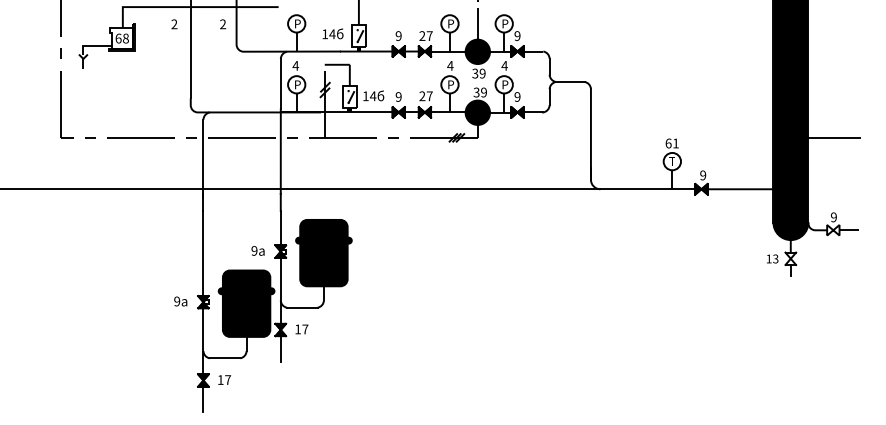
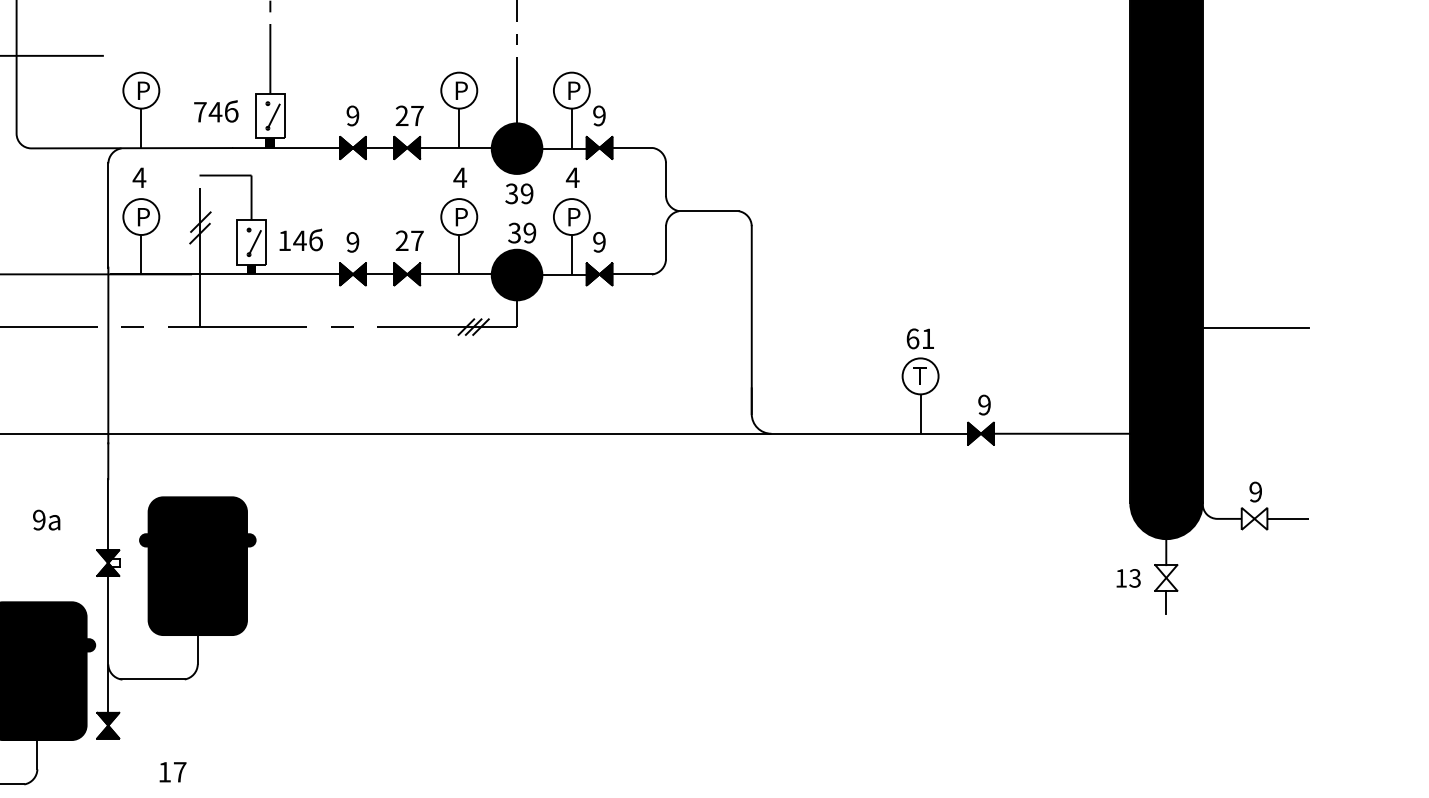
text: (325, 34) -> (201, 112), 14 -> 74
text: (257, 250) -> (45, 519), moved
text: (301, 329) -> (172, 772), moved
line: (280, 348) -> (107, 764), removed

